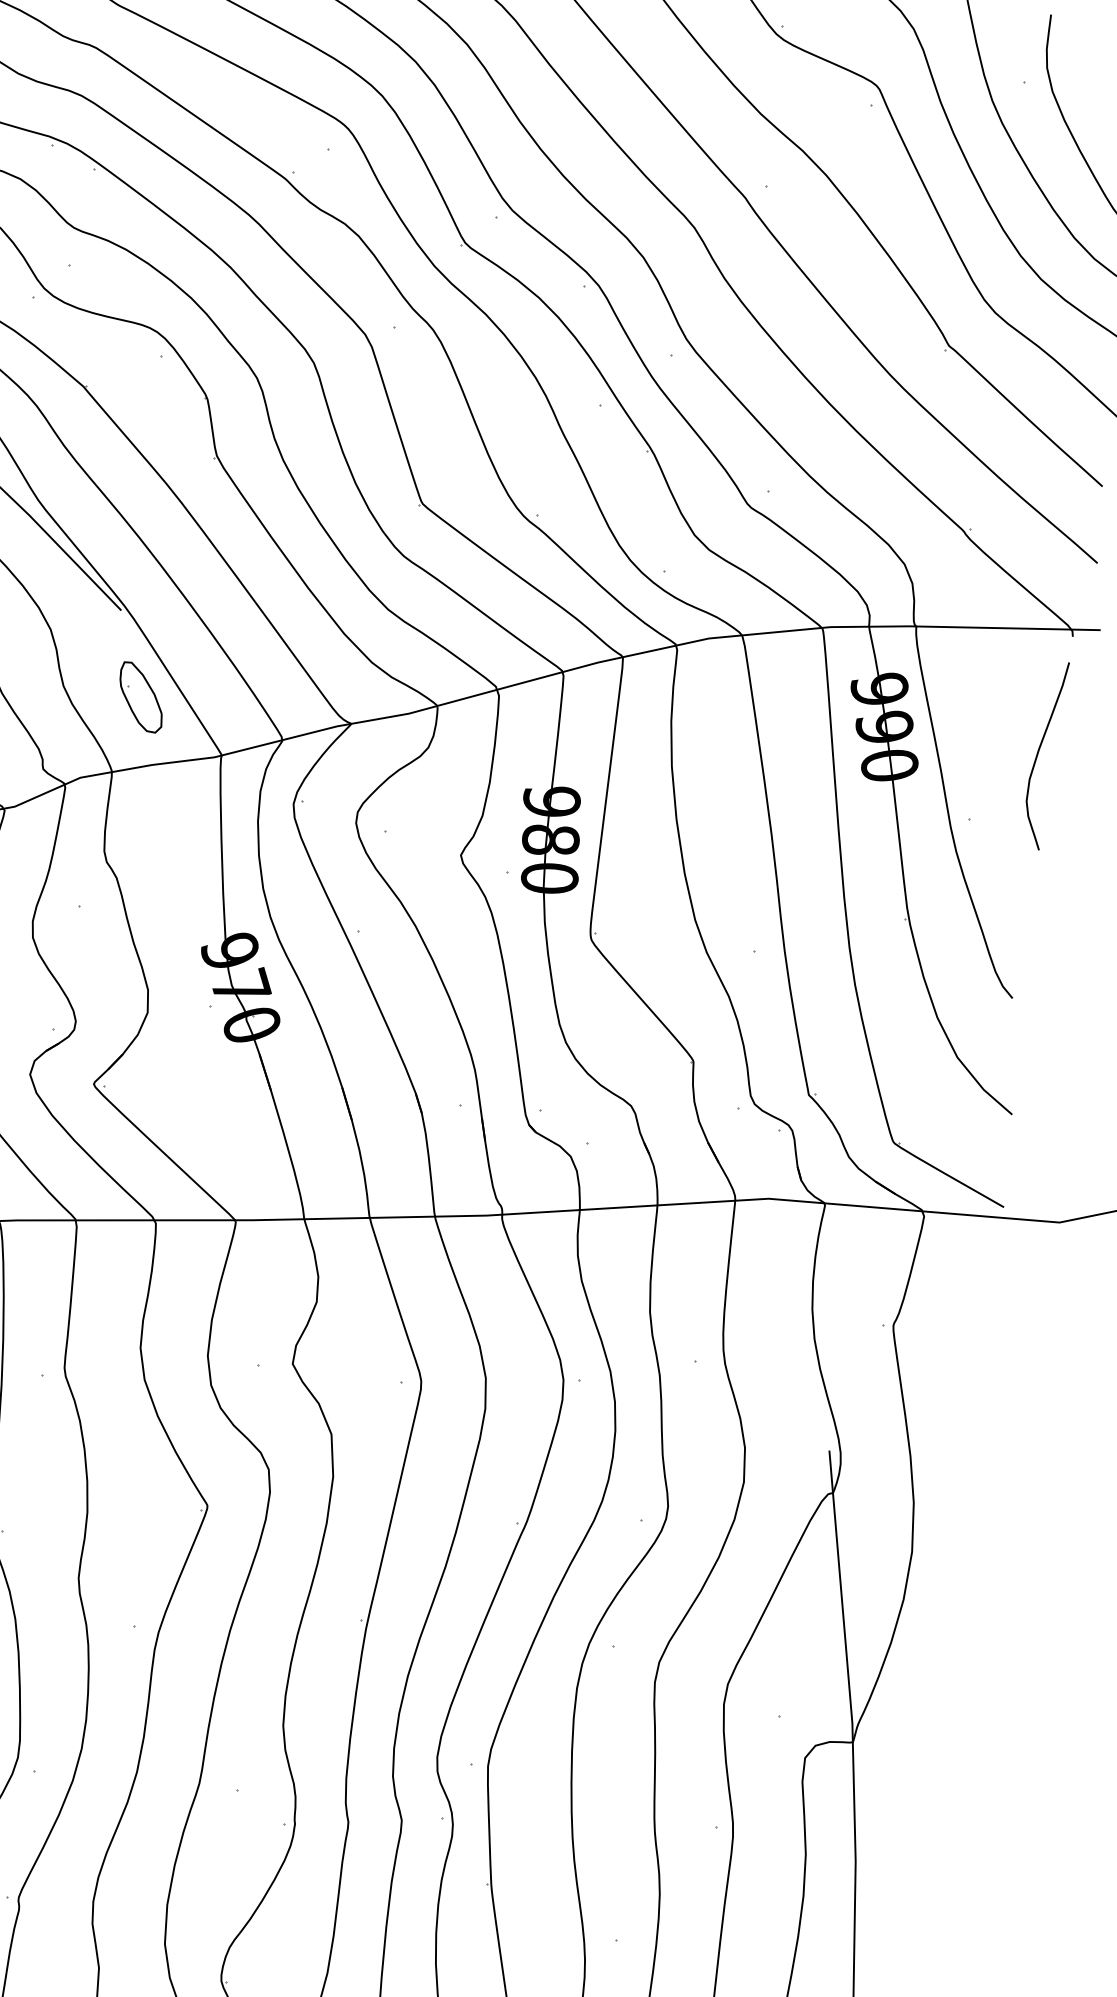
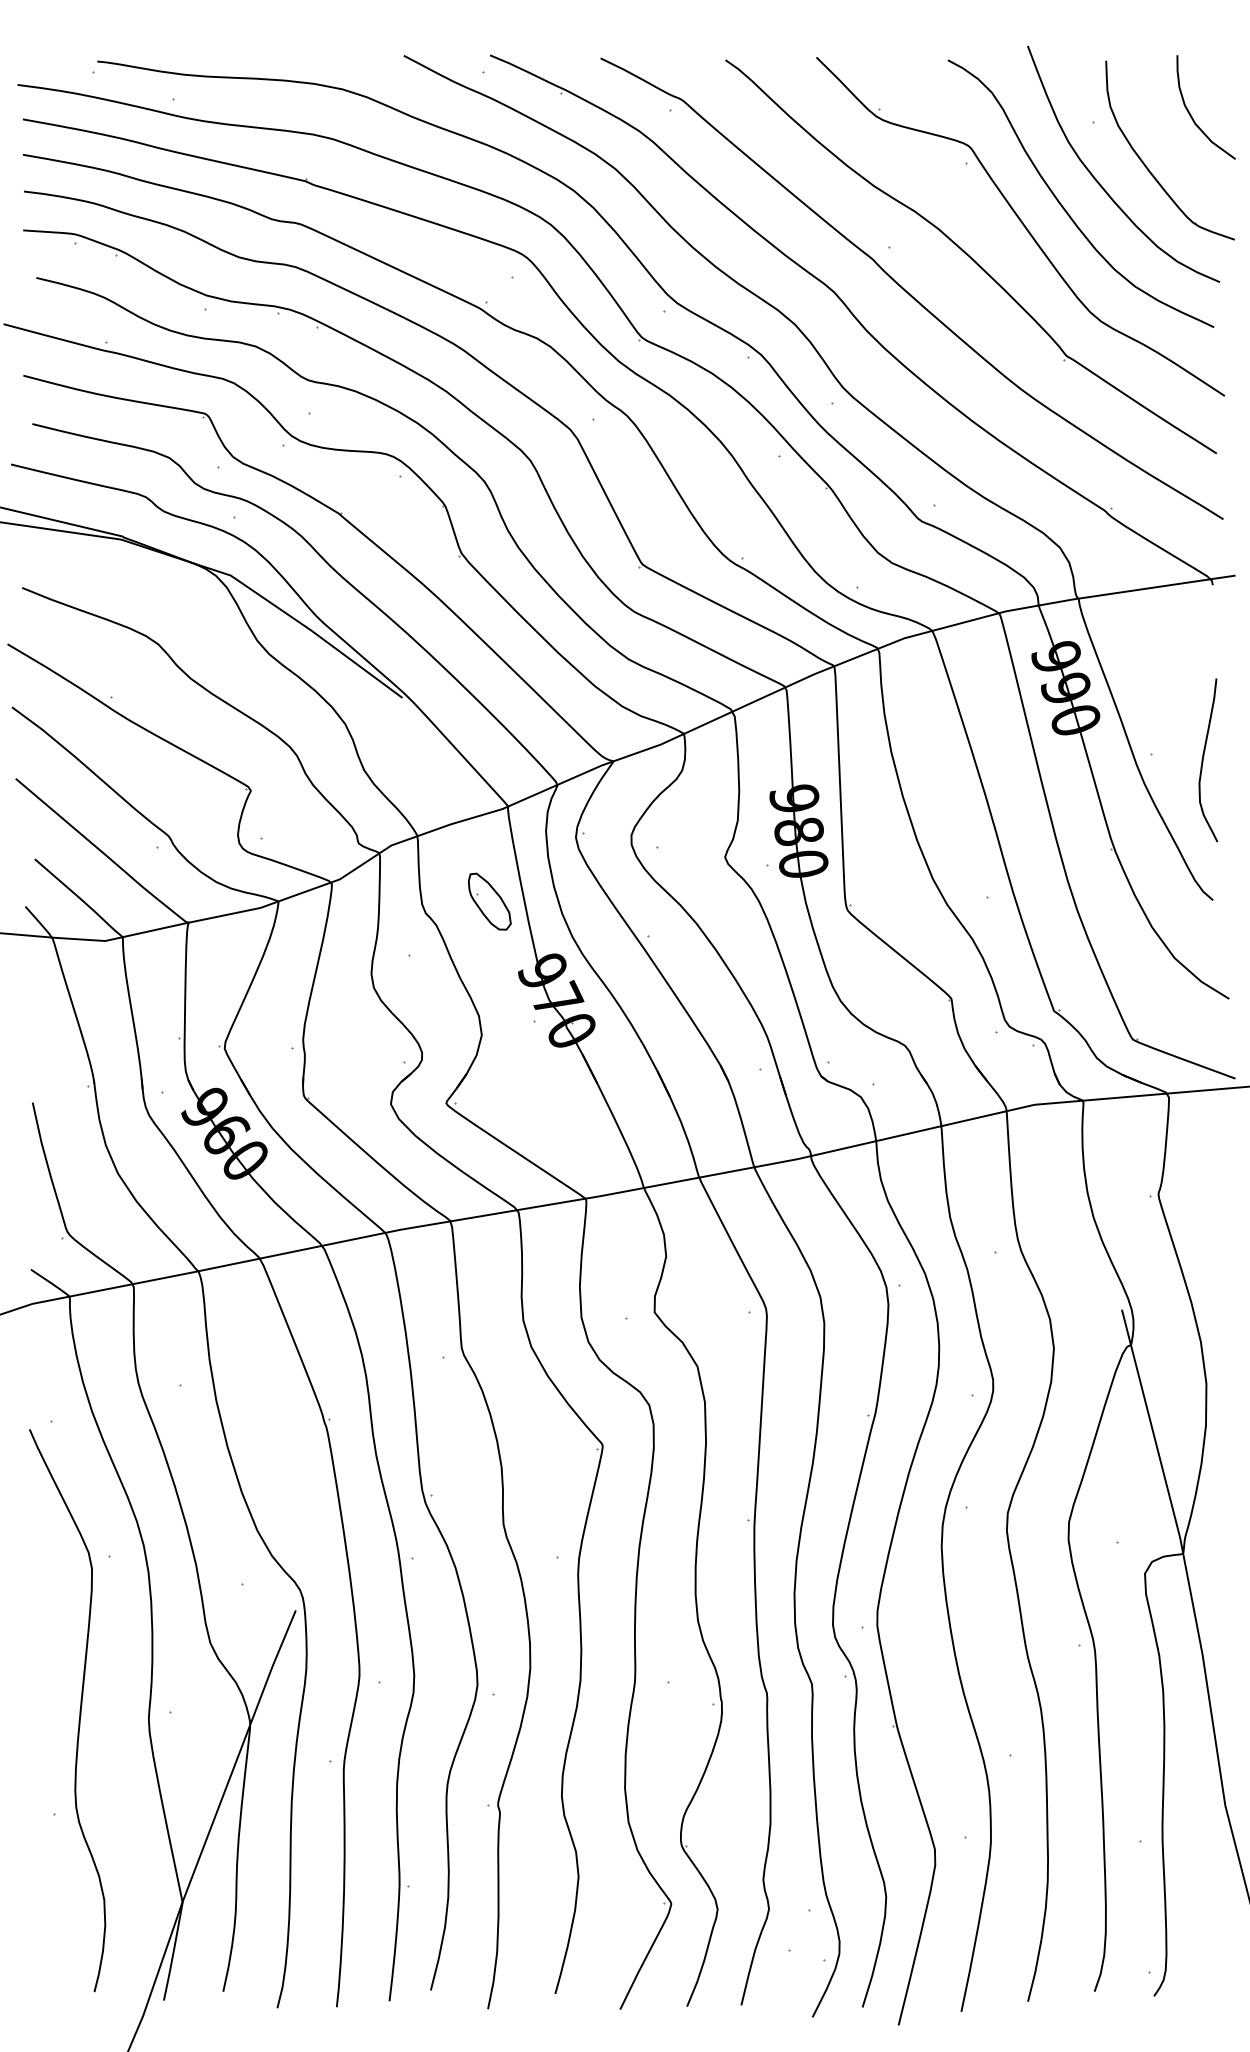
part: (141, 697) -> (489, 901), moved
curve: (1038, 754) -> (1203, 760), moved

